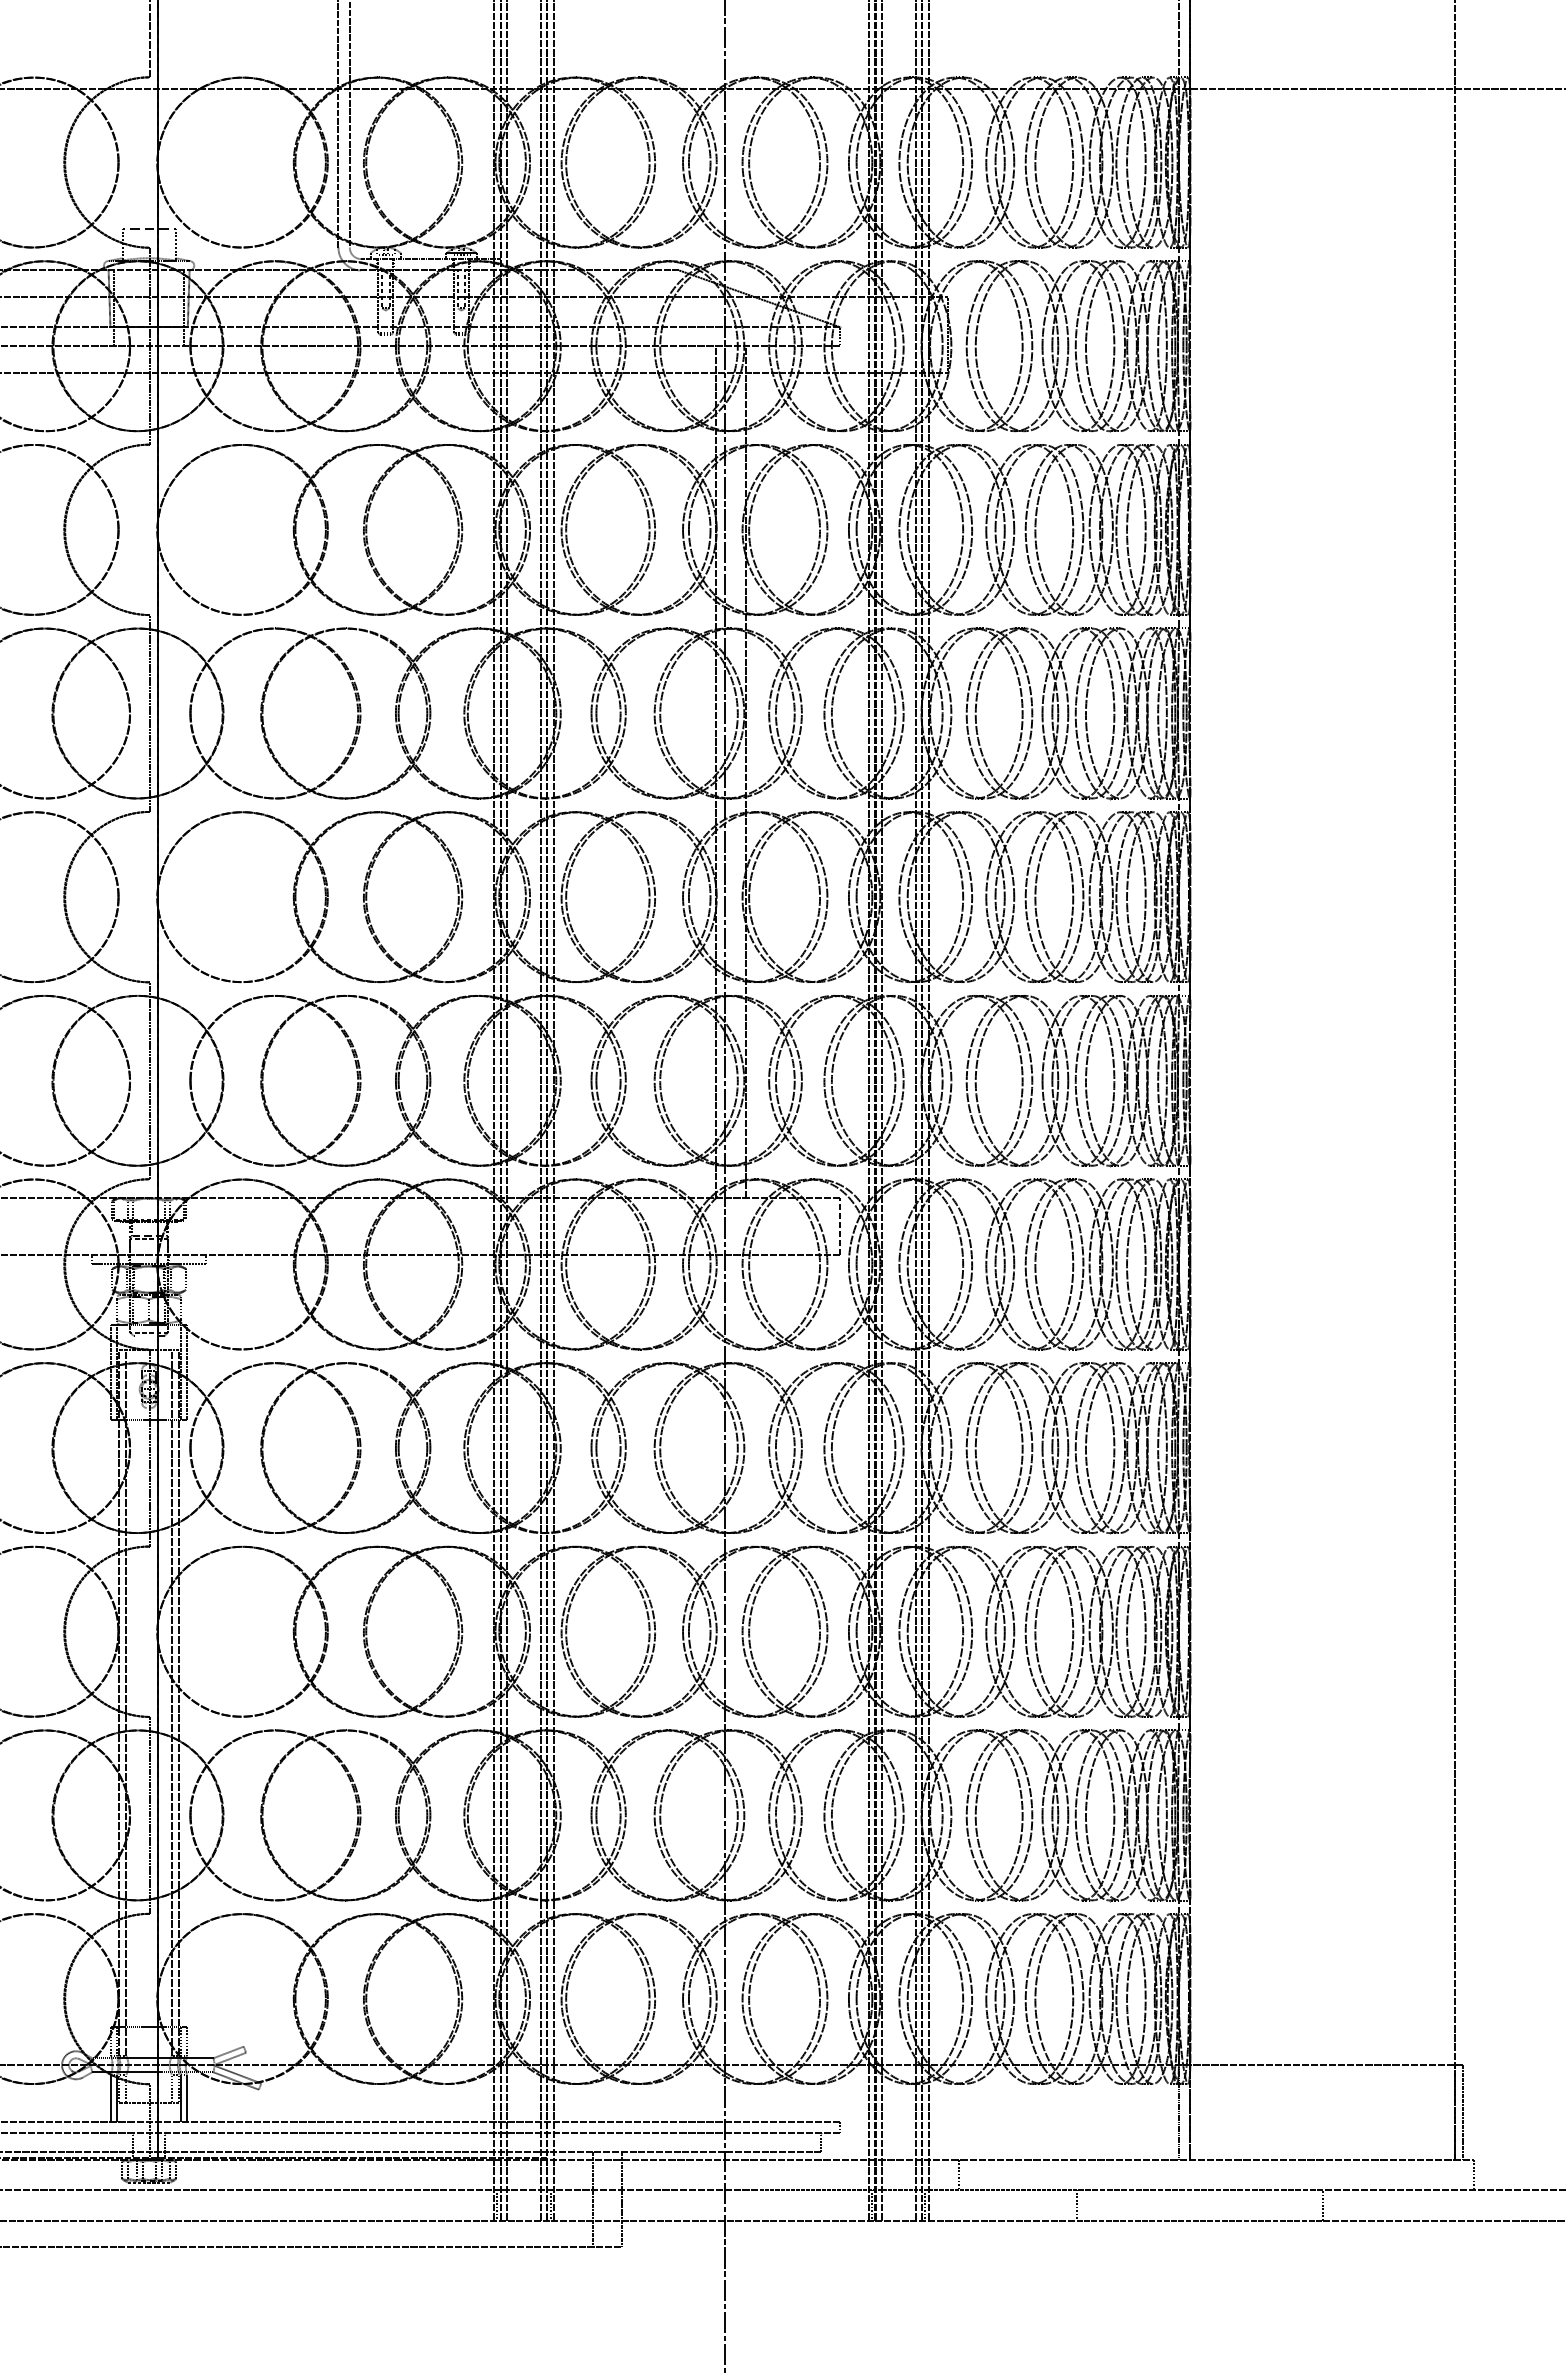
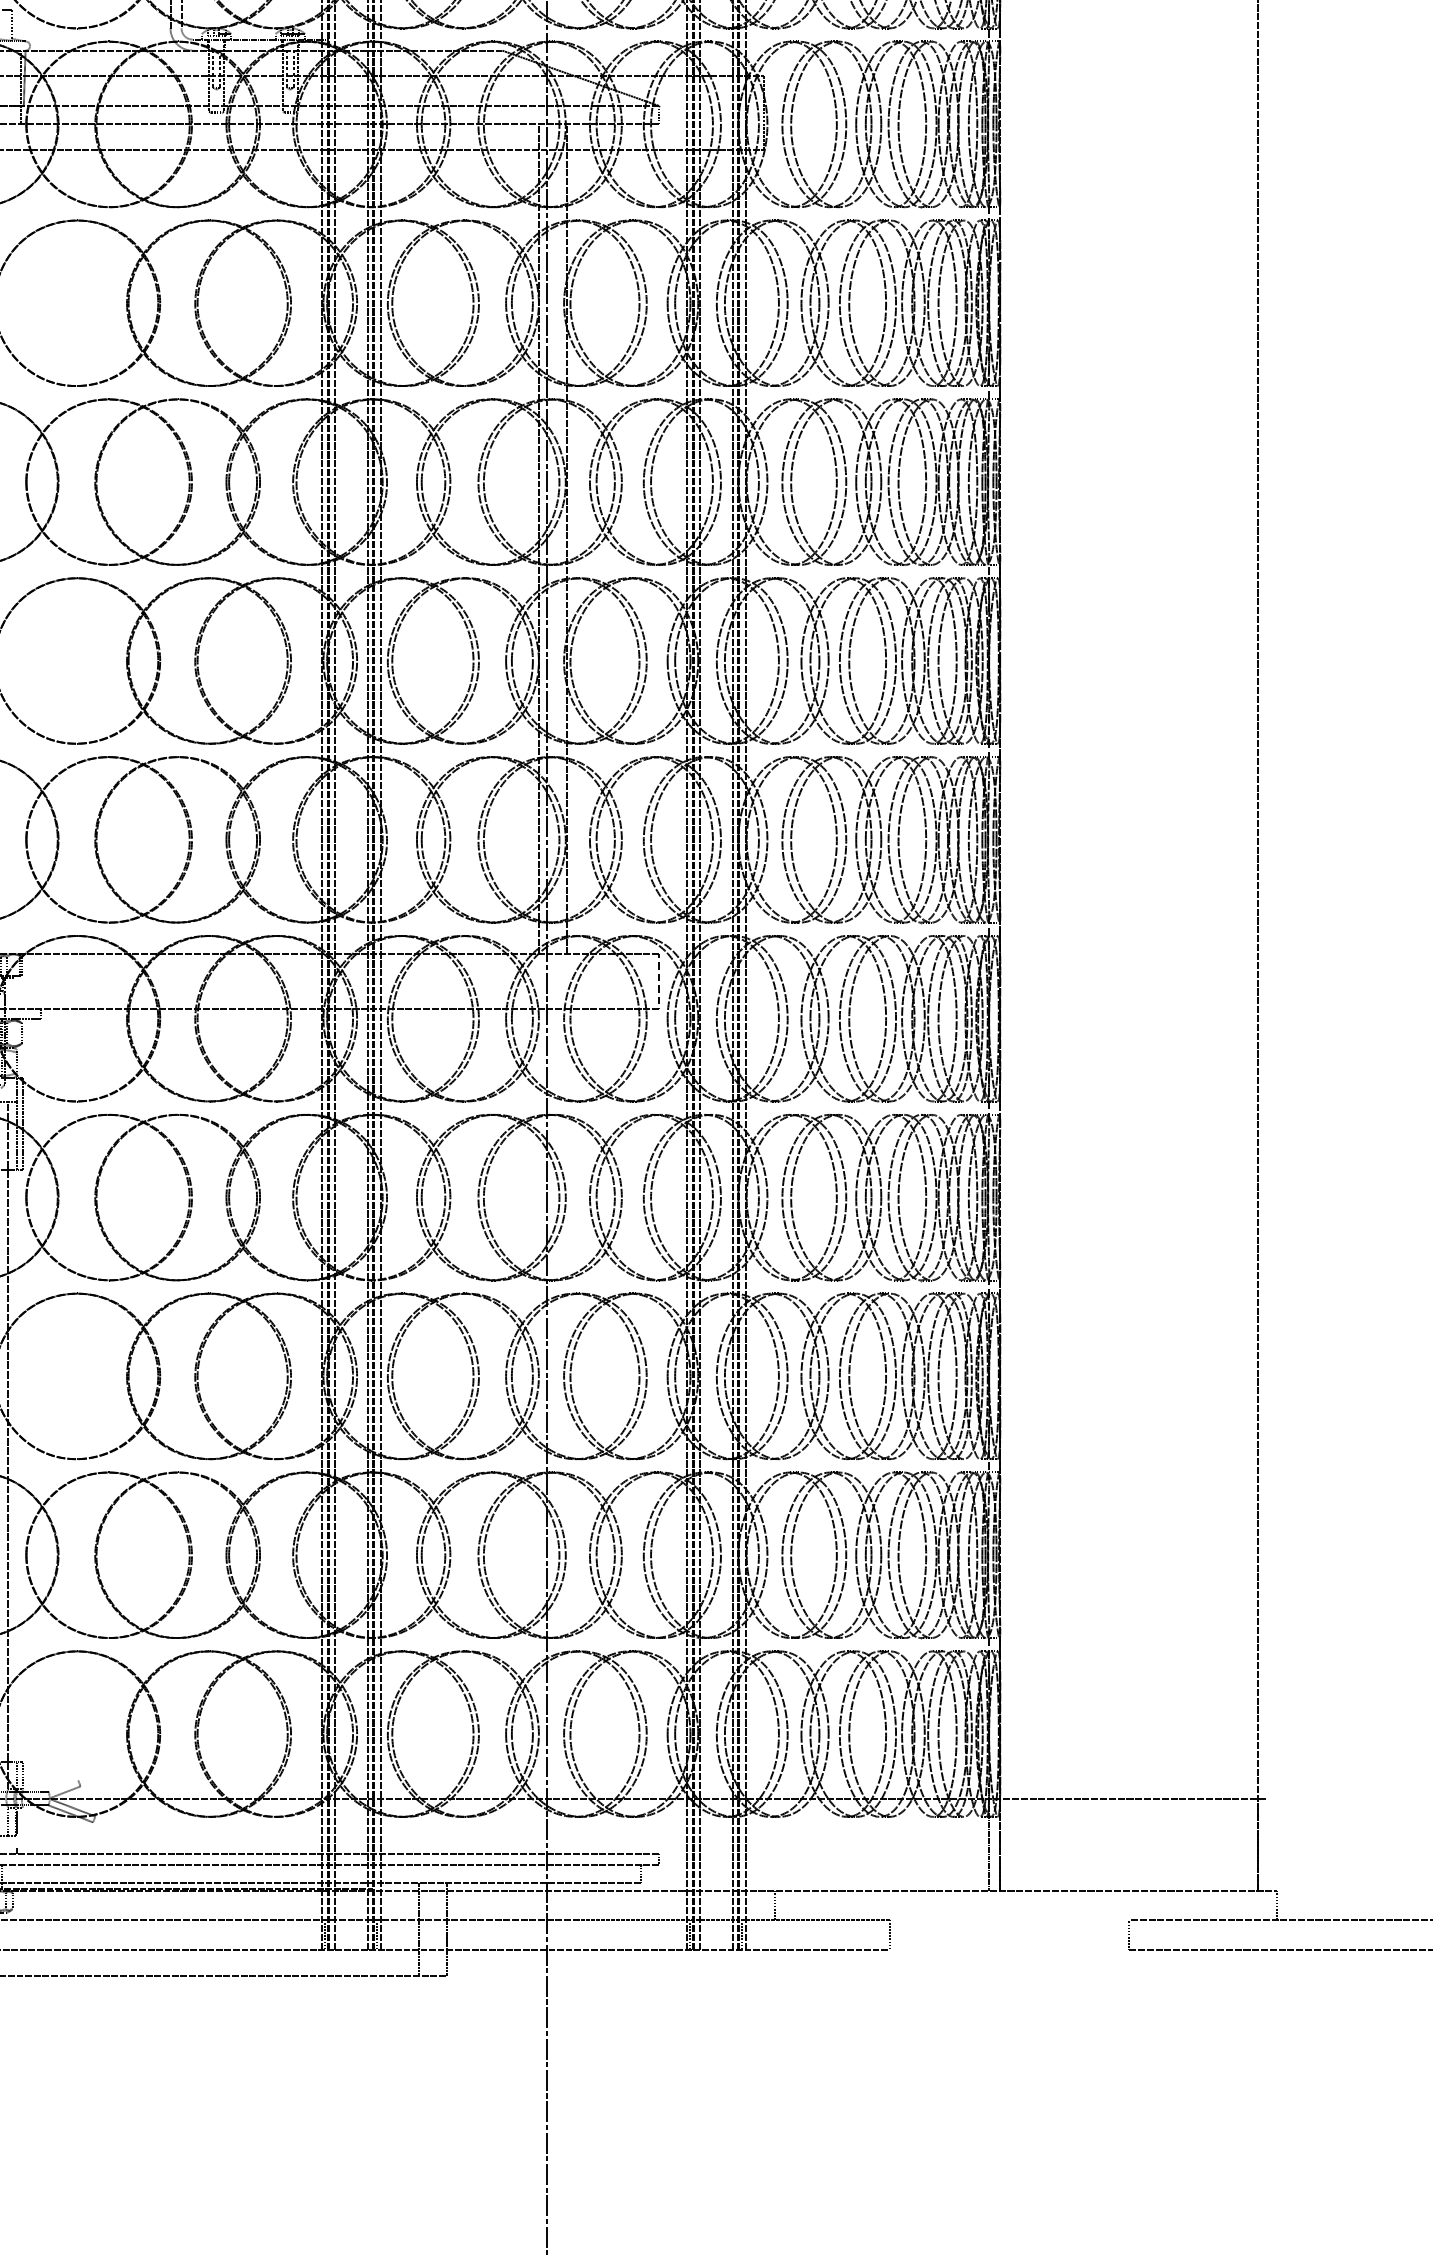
line: (179, 1702) -> (15, 1445), removed
line: (228, 2052) -> (63, 1786), removed
line: (186, 2098) -> (22, 1830), removed
line: (1463, 2112) -> (1266, 1844), removed
line: (1199, 2190) -> (1009, 1920), removed
line: (1199, 2220) -> (1009, 1949), removed

